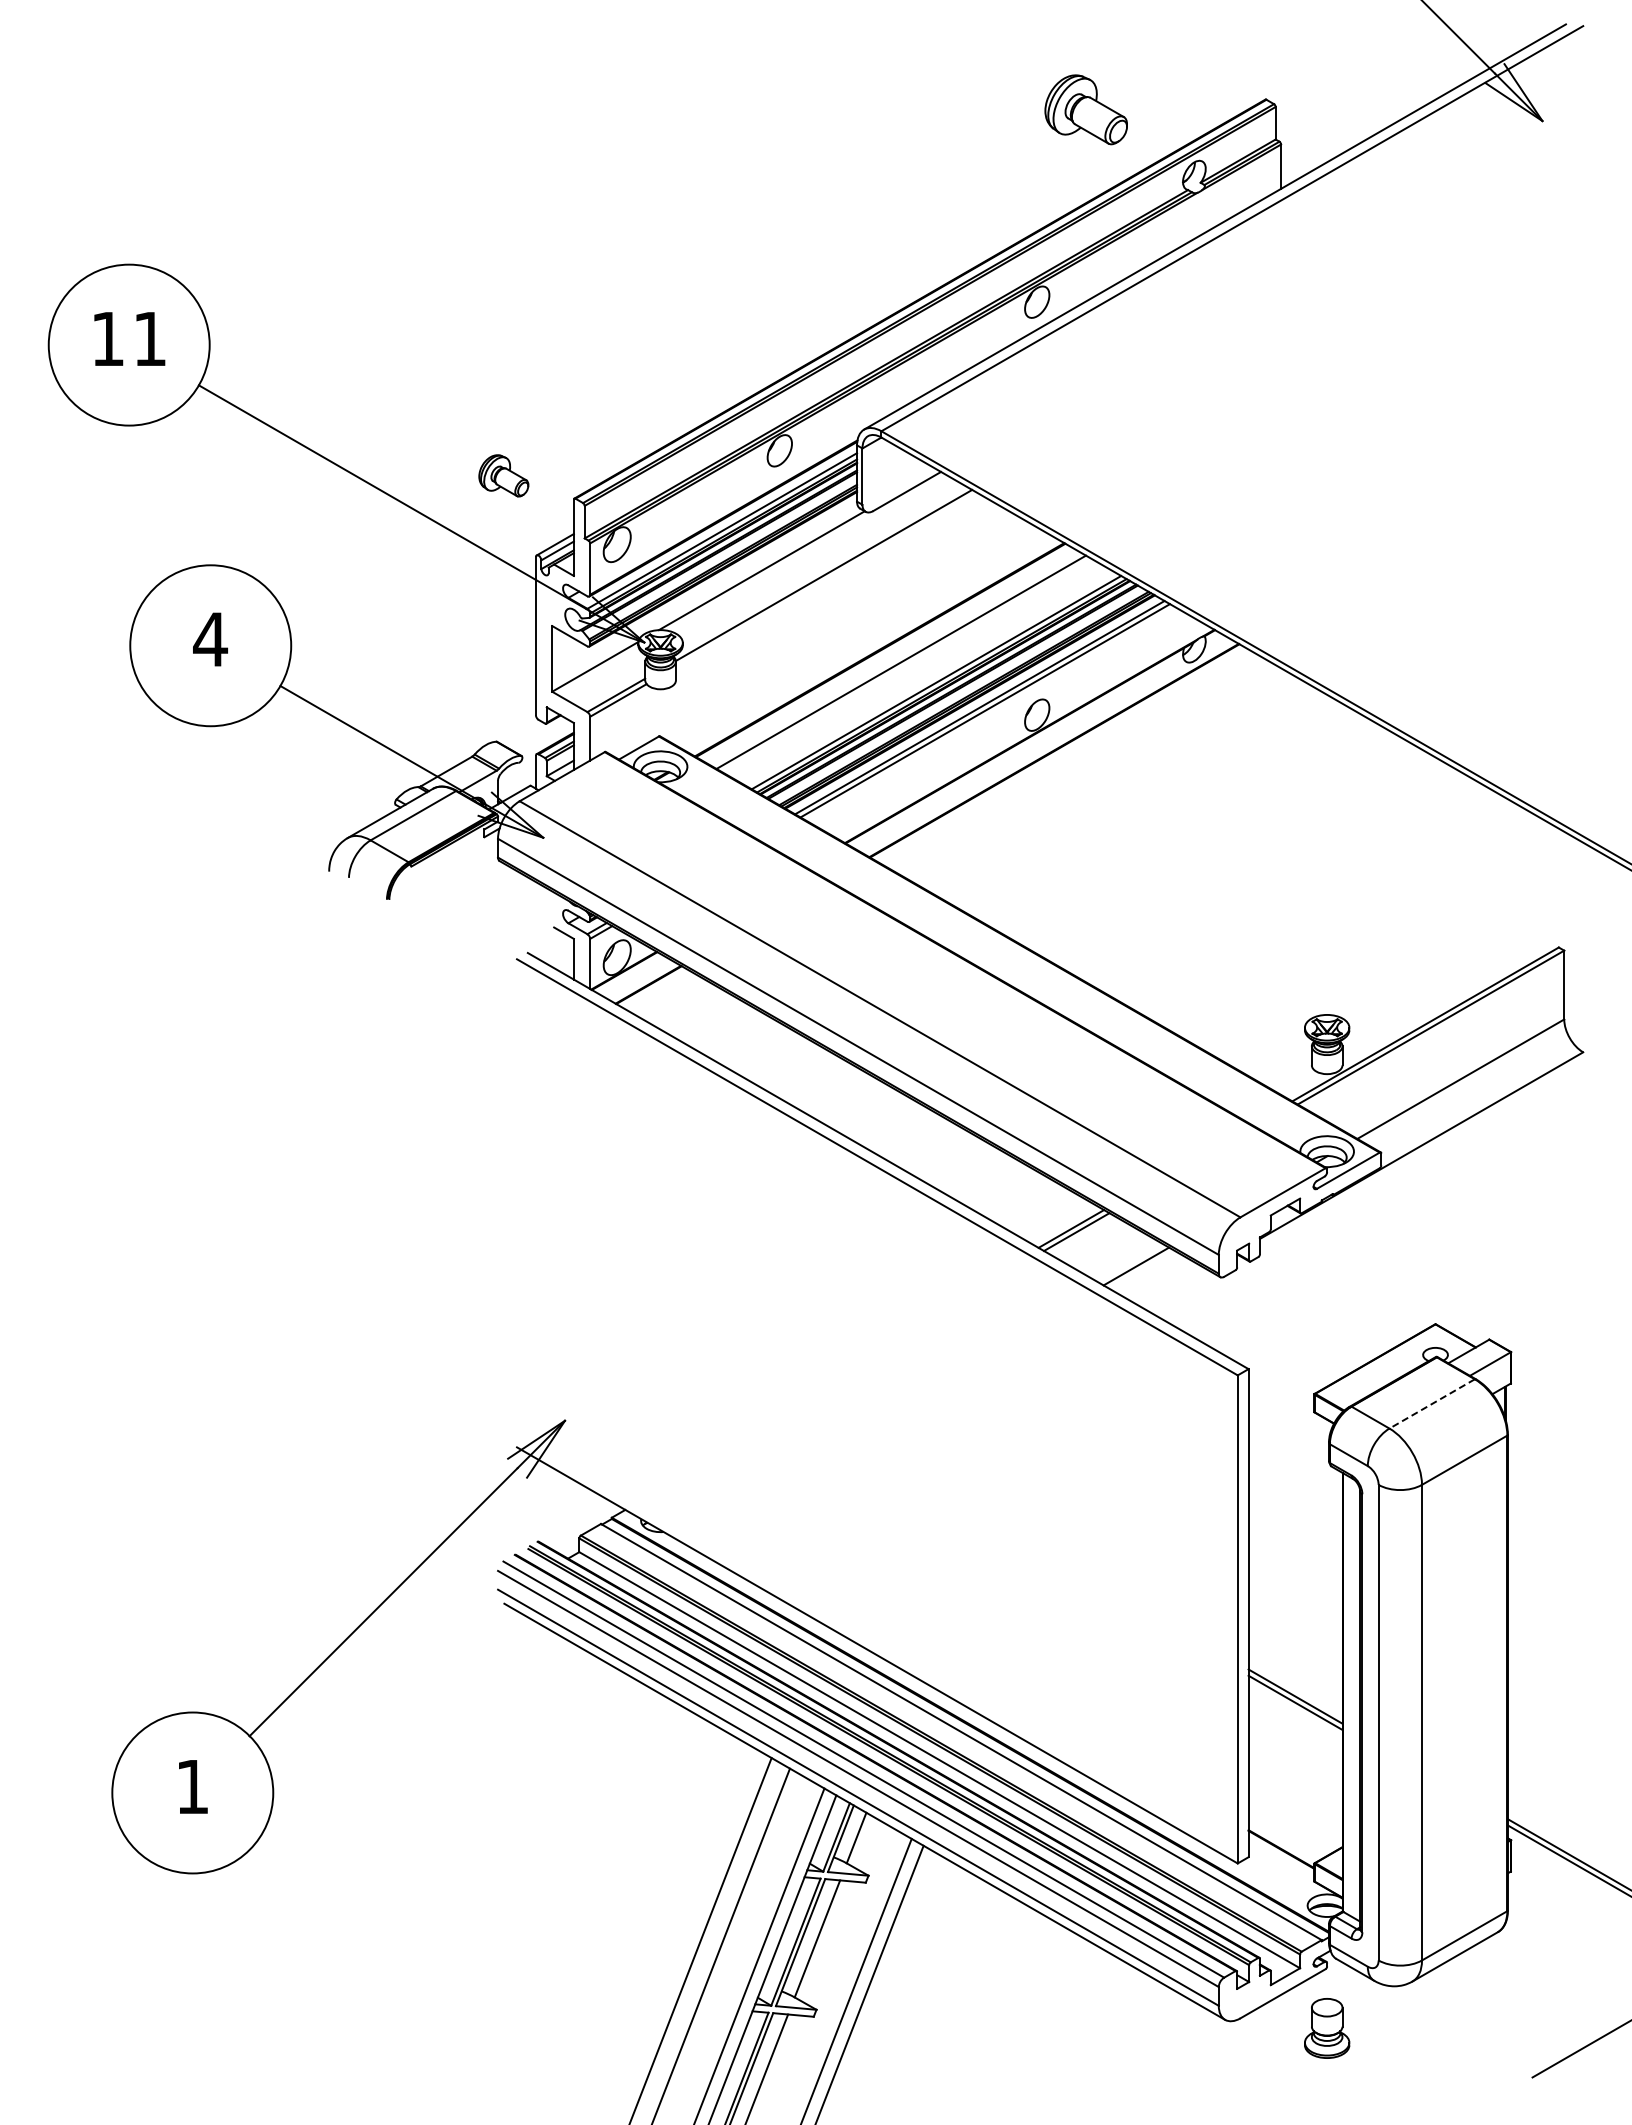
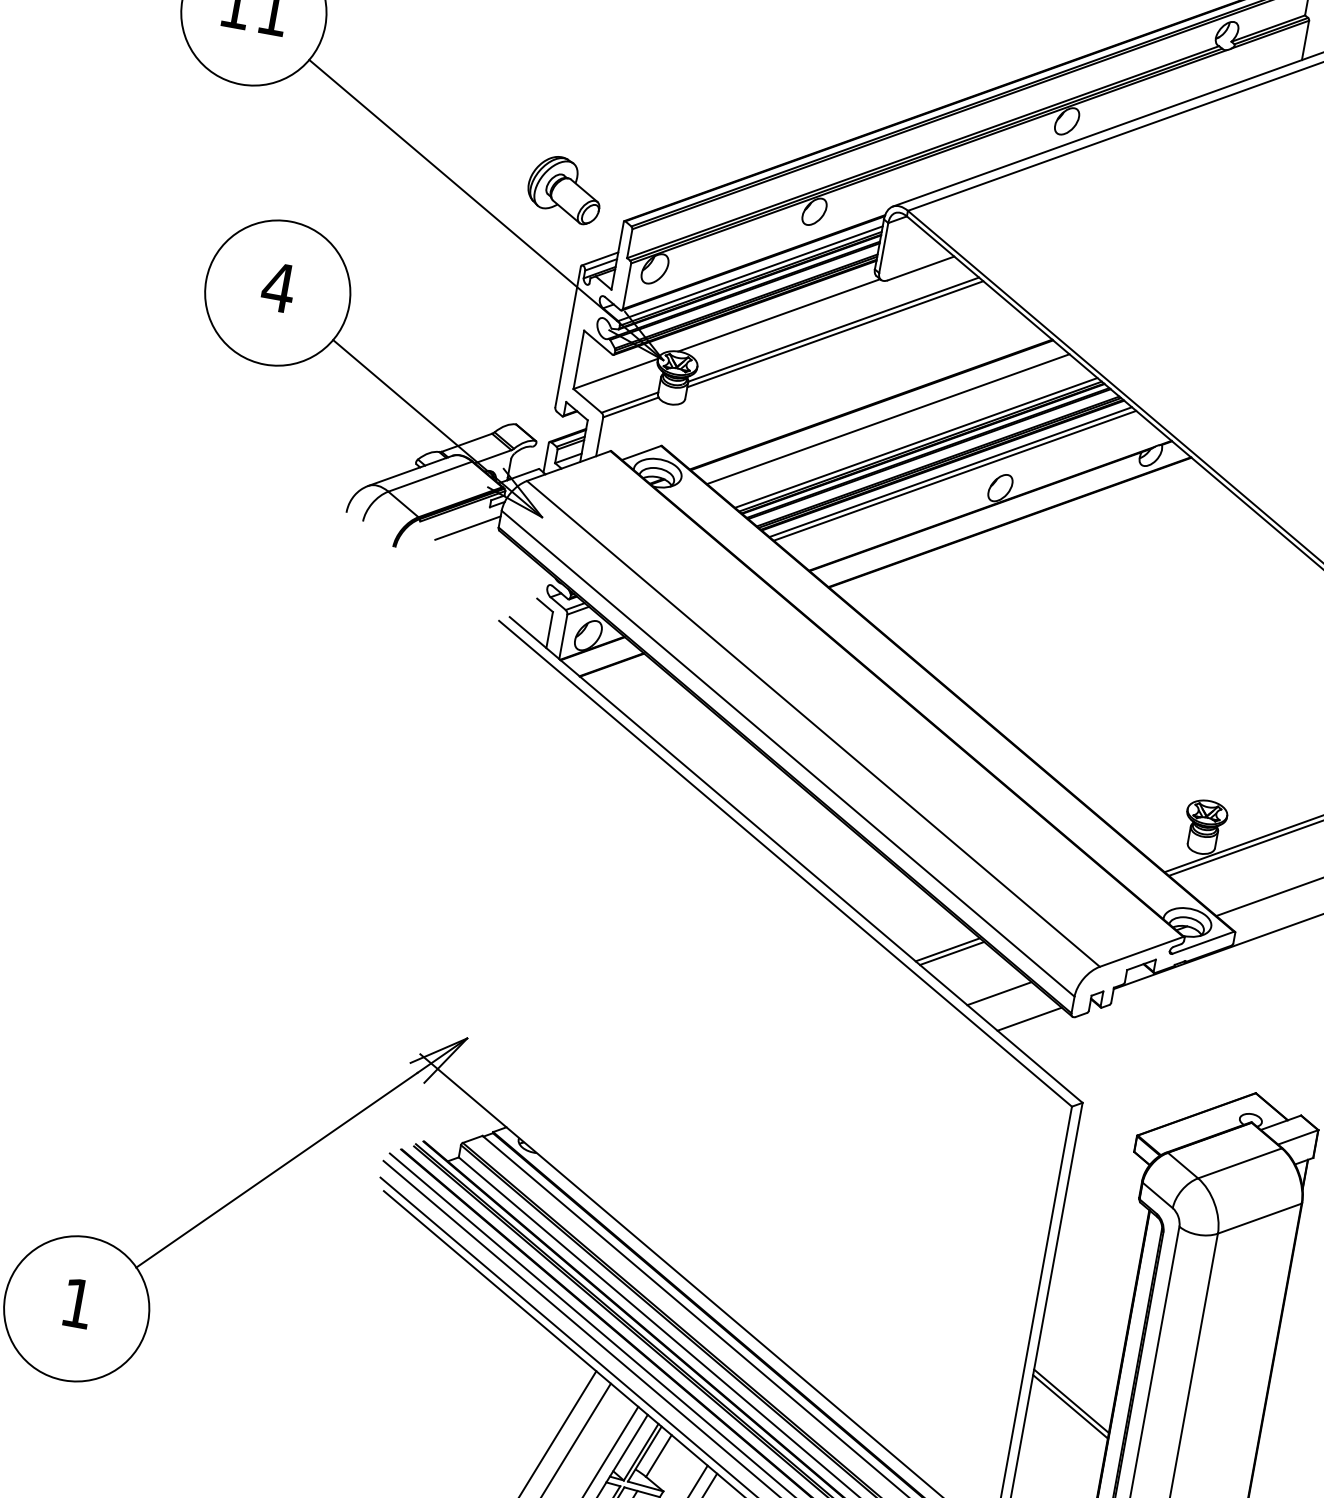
part: (503, 475) -> (565, 189), size x1.67
line: (826, 580) -> (835, 334), added
line: (464, 864) -> (467, 528), added
line: (1174, 1288) -> (1029, 1019), added
line: (1431, 1404) -> (1239, 1163), dashed -> solid

